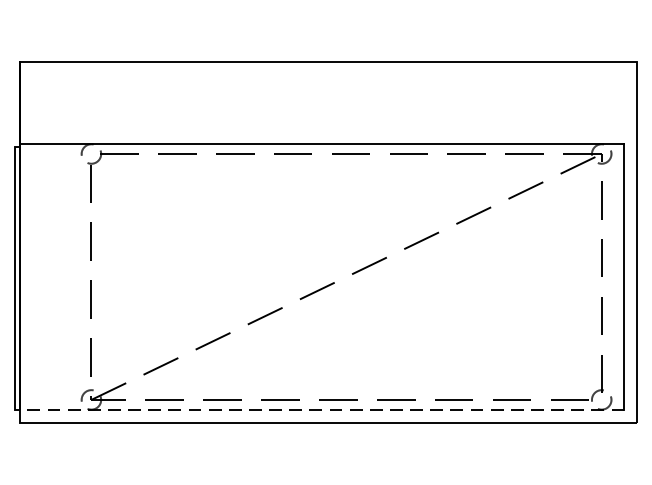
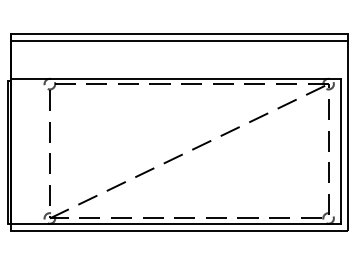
line: (328, 75) -> (179, 41), added
line: (321, 409) -> (175, 223), dashed -> solid

